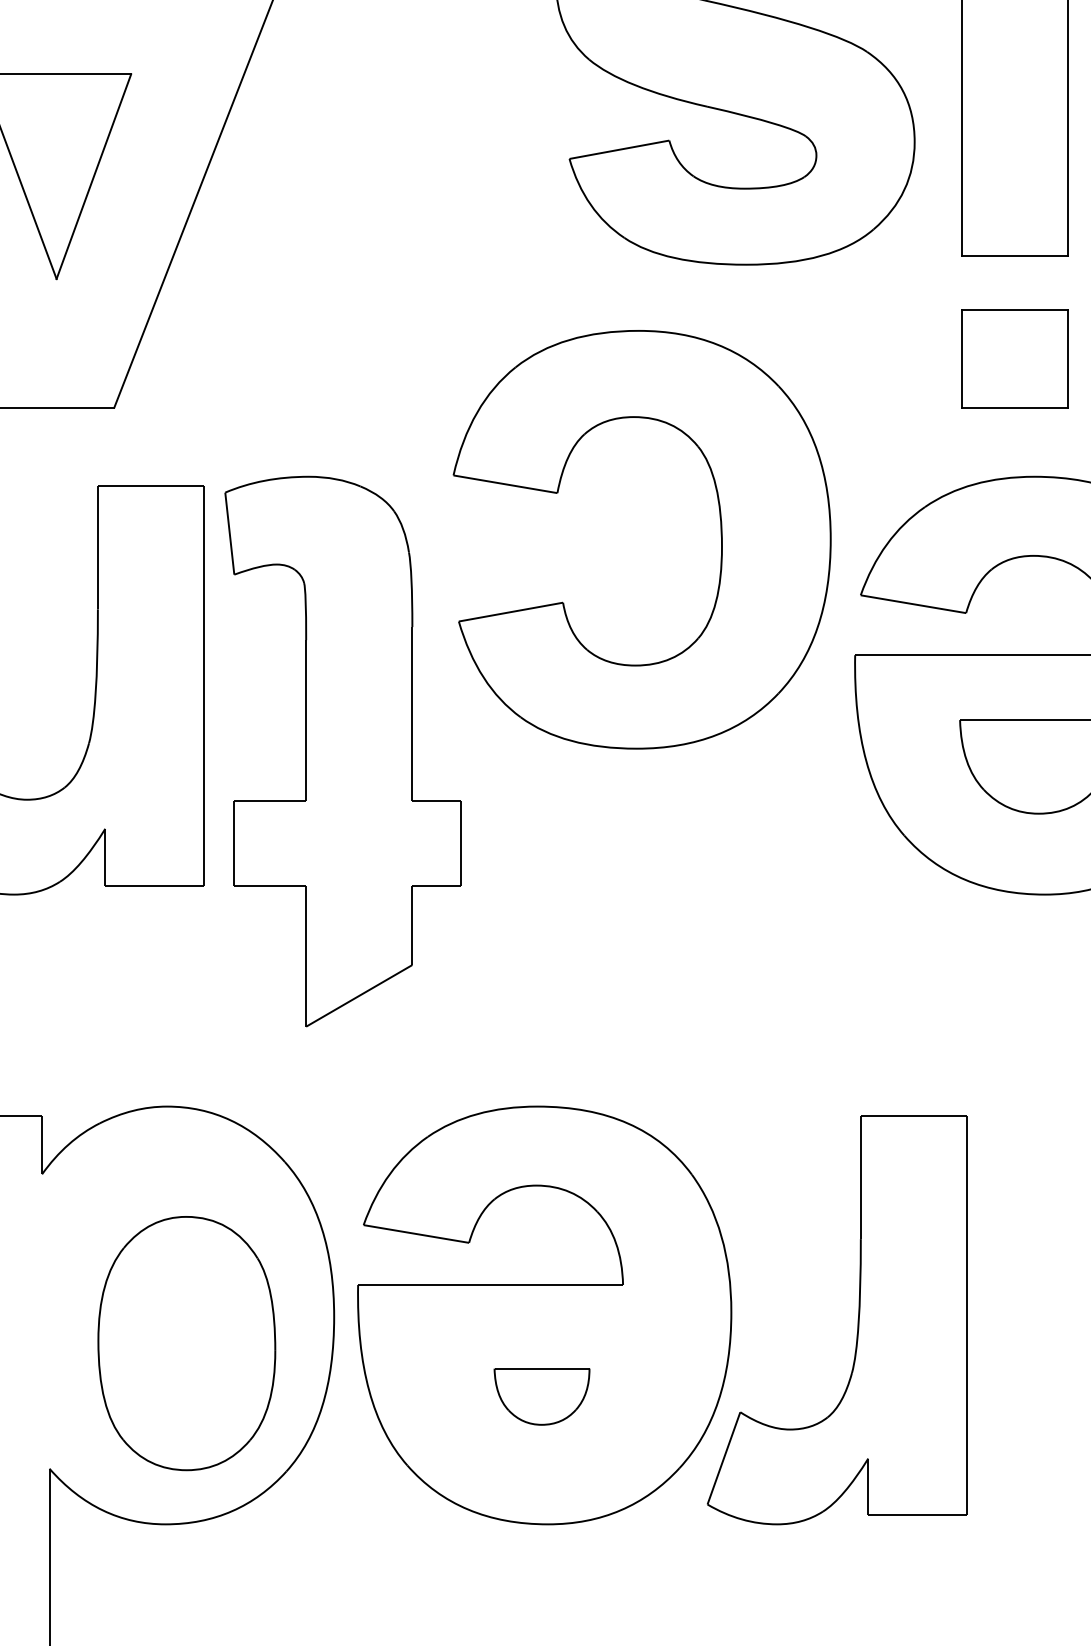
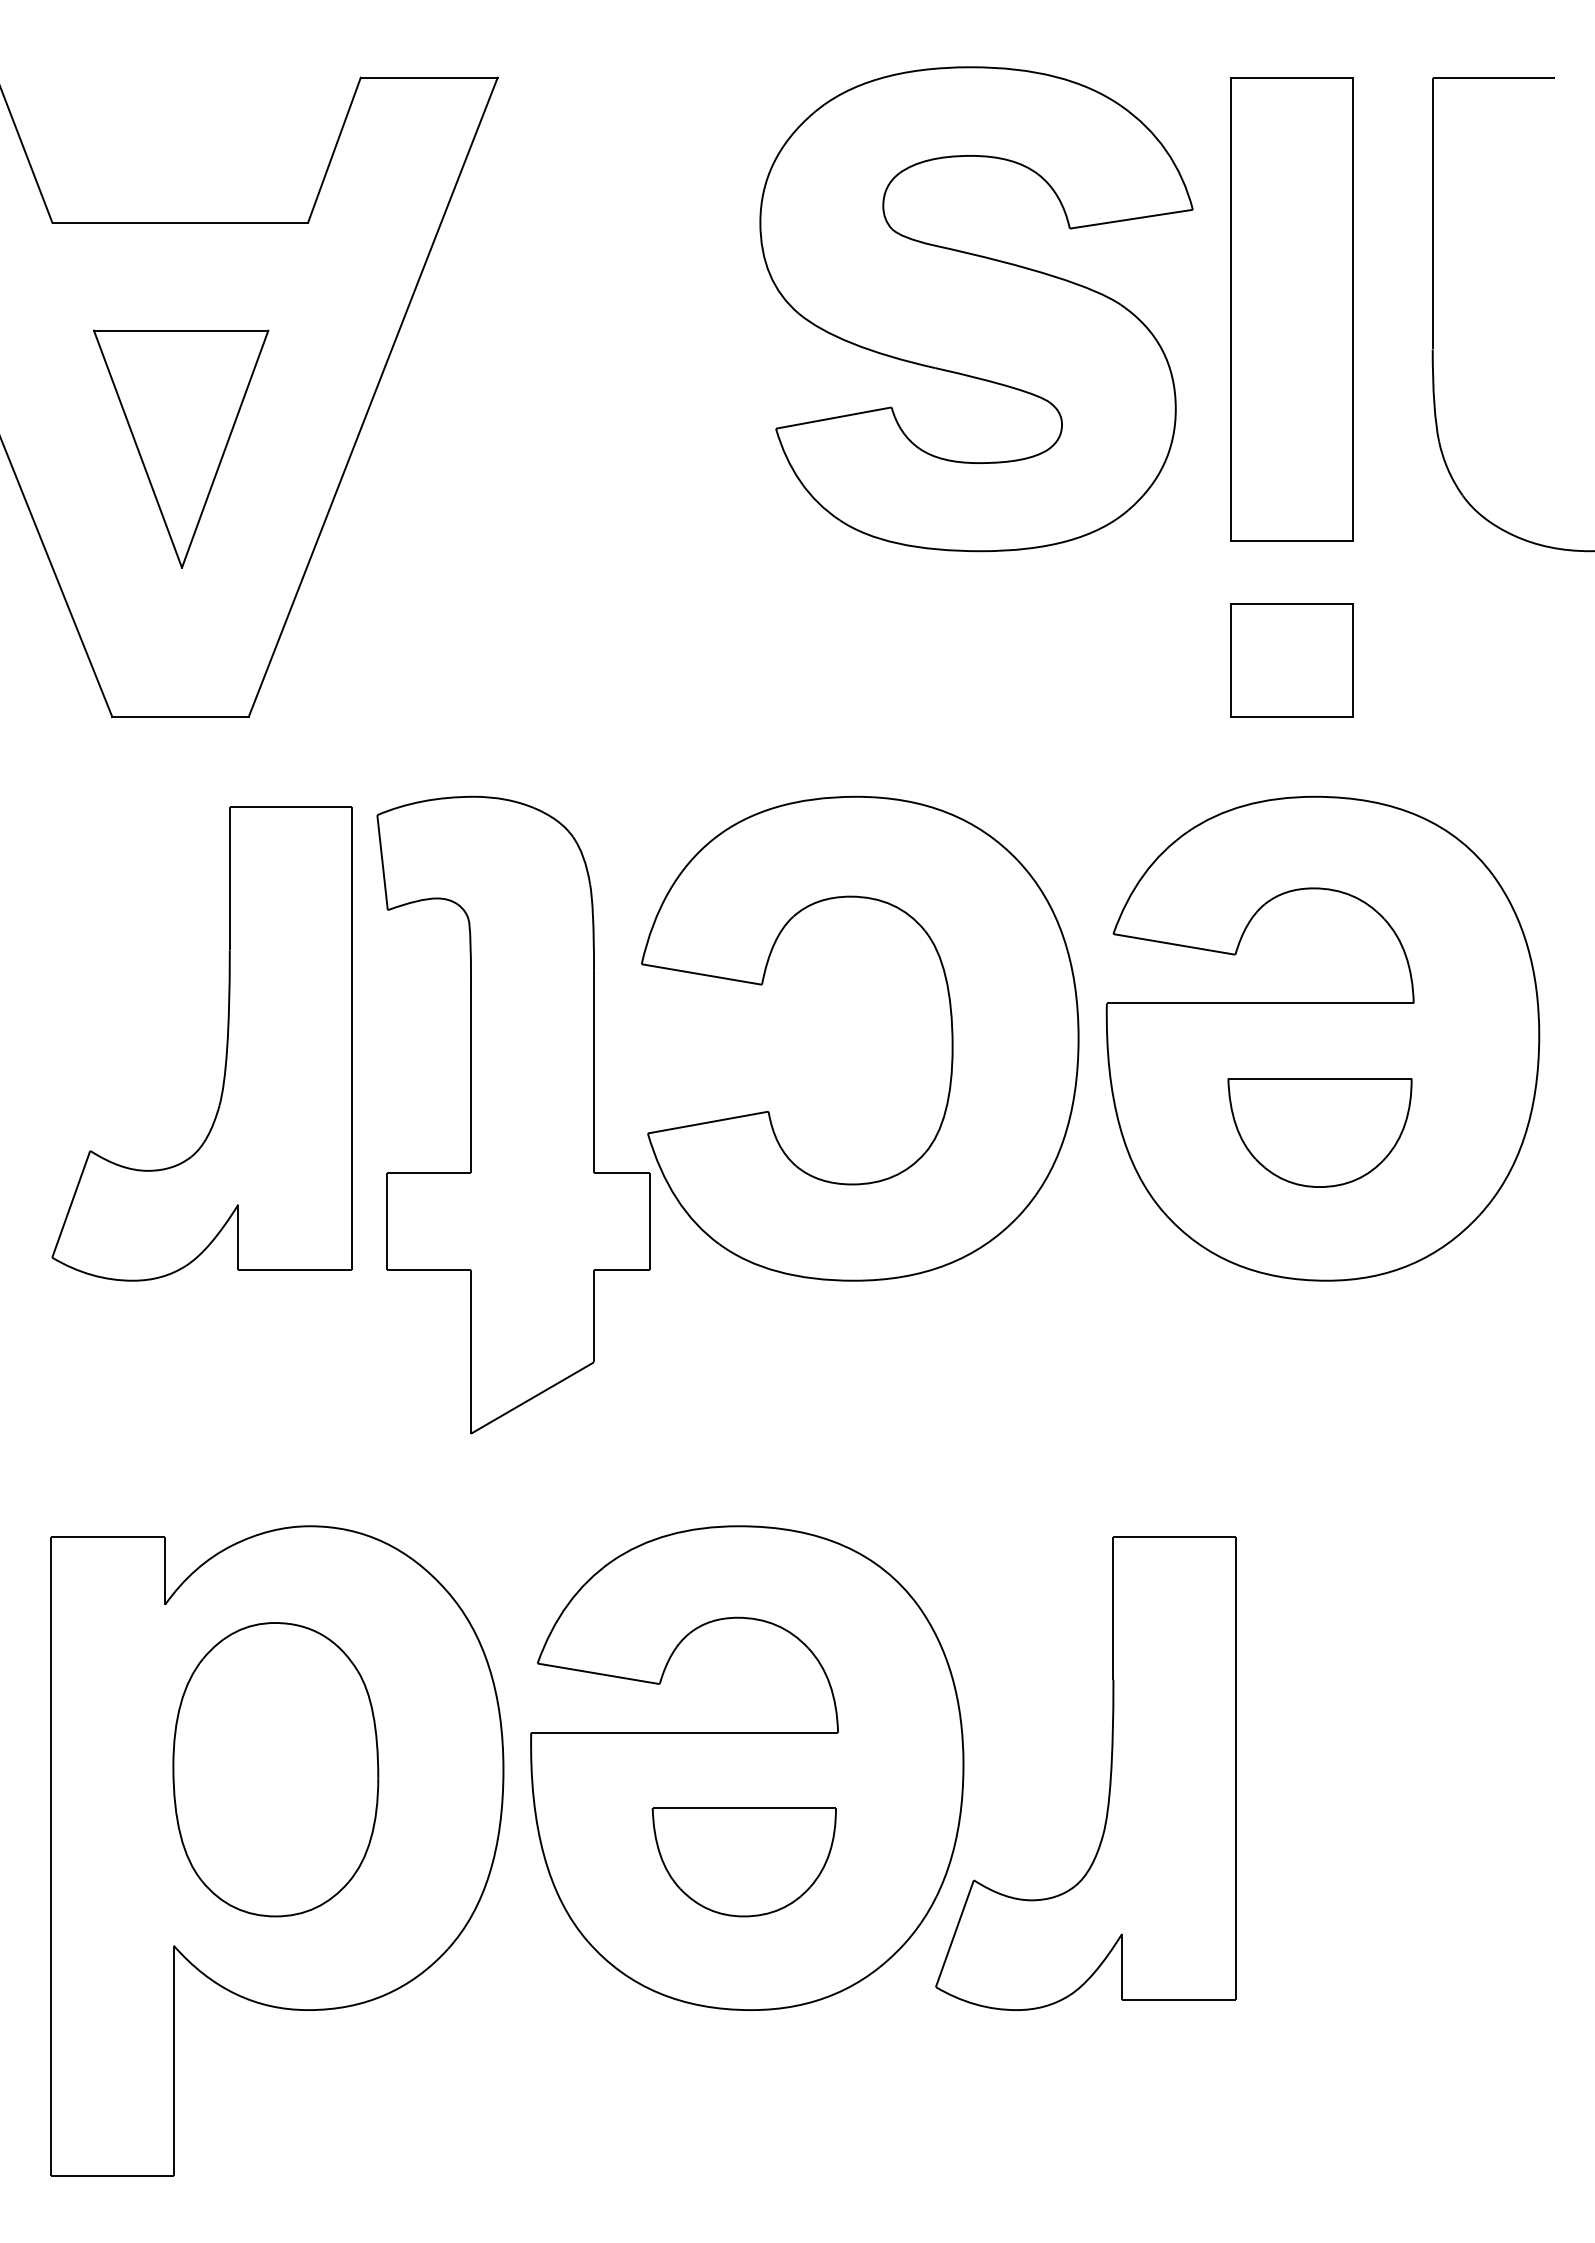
part: (721, 539) -> (951, 1038), moved
part: (186, 1343) -> (275, 1769), moved
part: (541, 1396) -> (743, 1862), size x1.67

